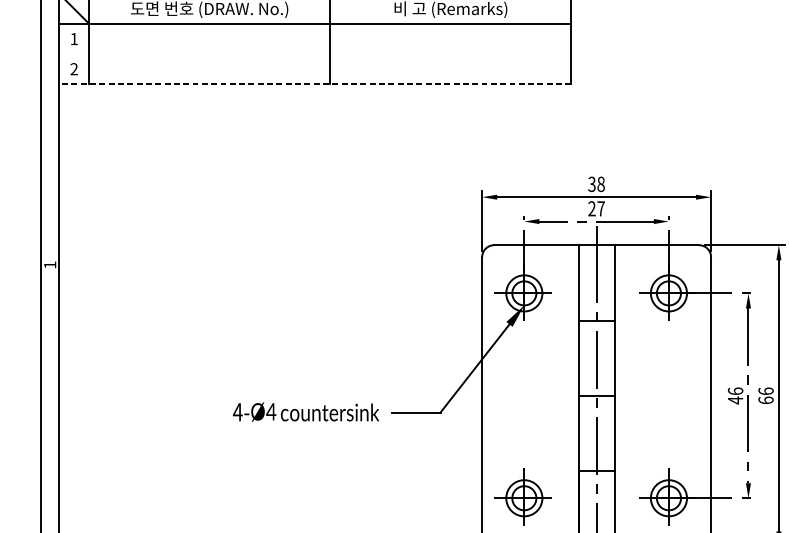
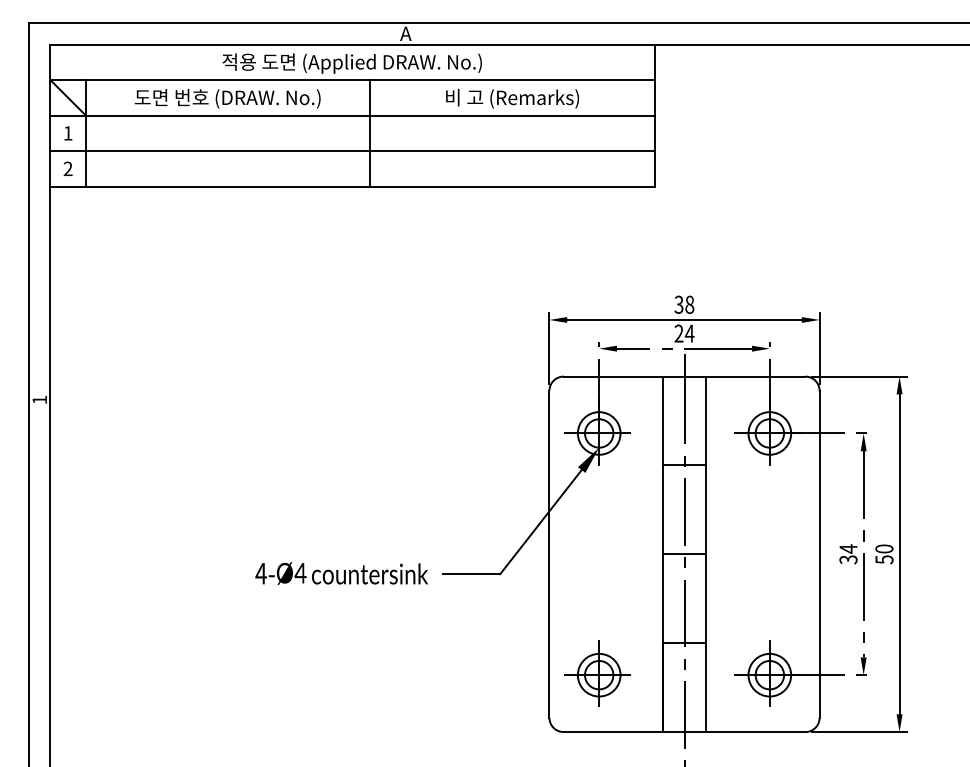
line: (315, 54) -> (352, 151), added
line: (315, 84) -> (352, 186), dashed -> solid
text: (600, 208) -> (689, 333), 27 -> 24
text: (735, 395) -> (848, 554), 46 -> 34
text: (766, 395) -> (884, 554), 66 -> 50

